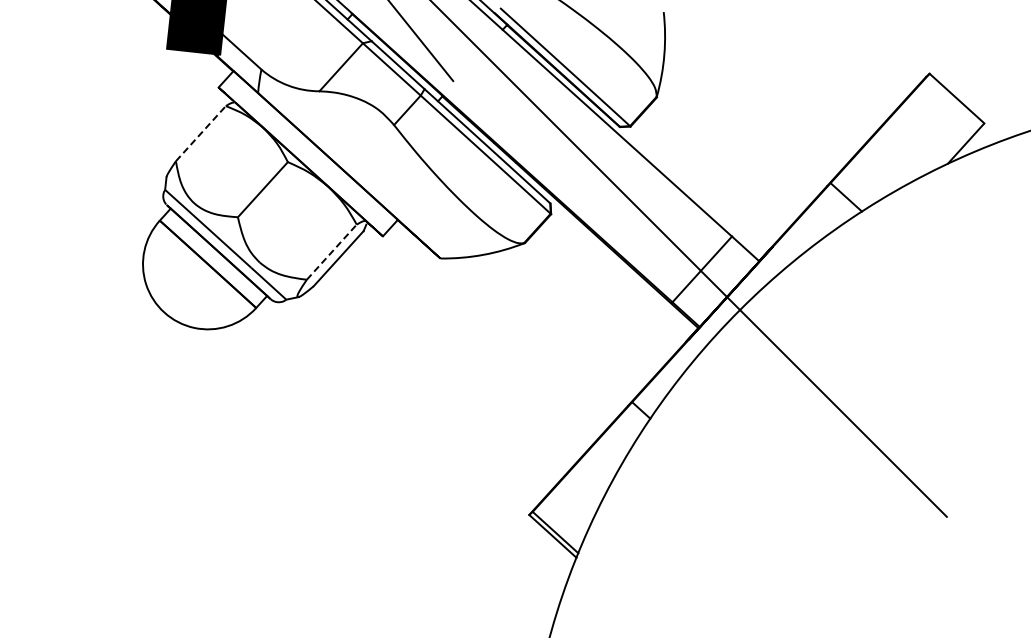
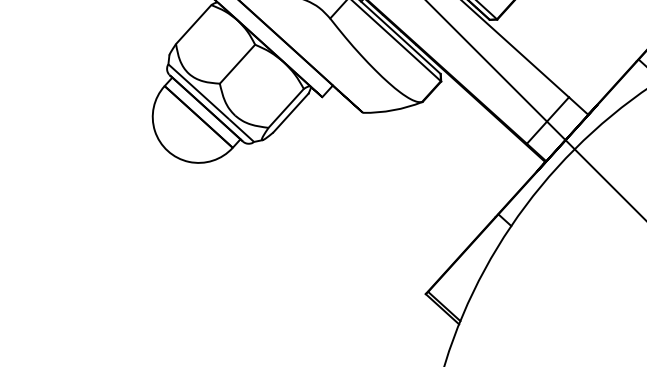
line: (201, 133) -> (194, 24), dashed -> solid
line: (332, 251) -> (286, 107), dashed -> solid

